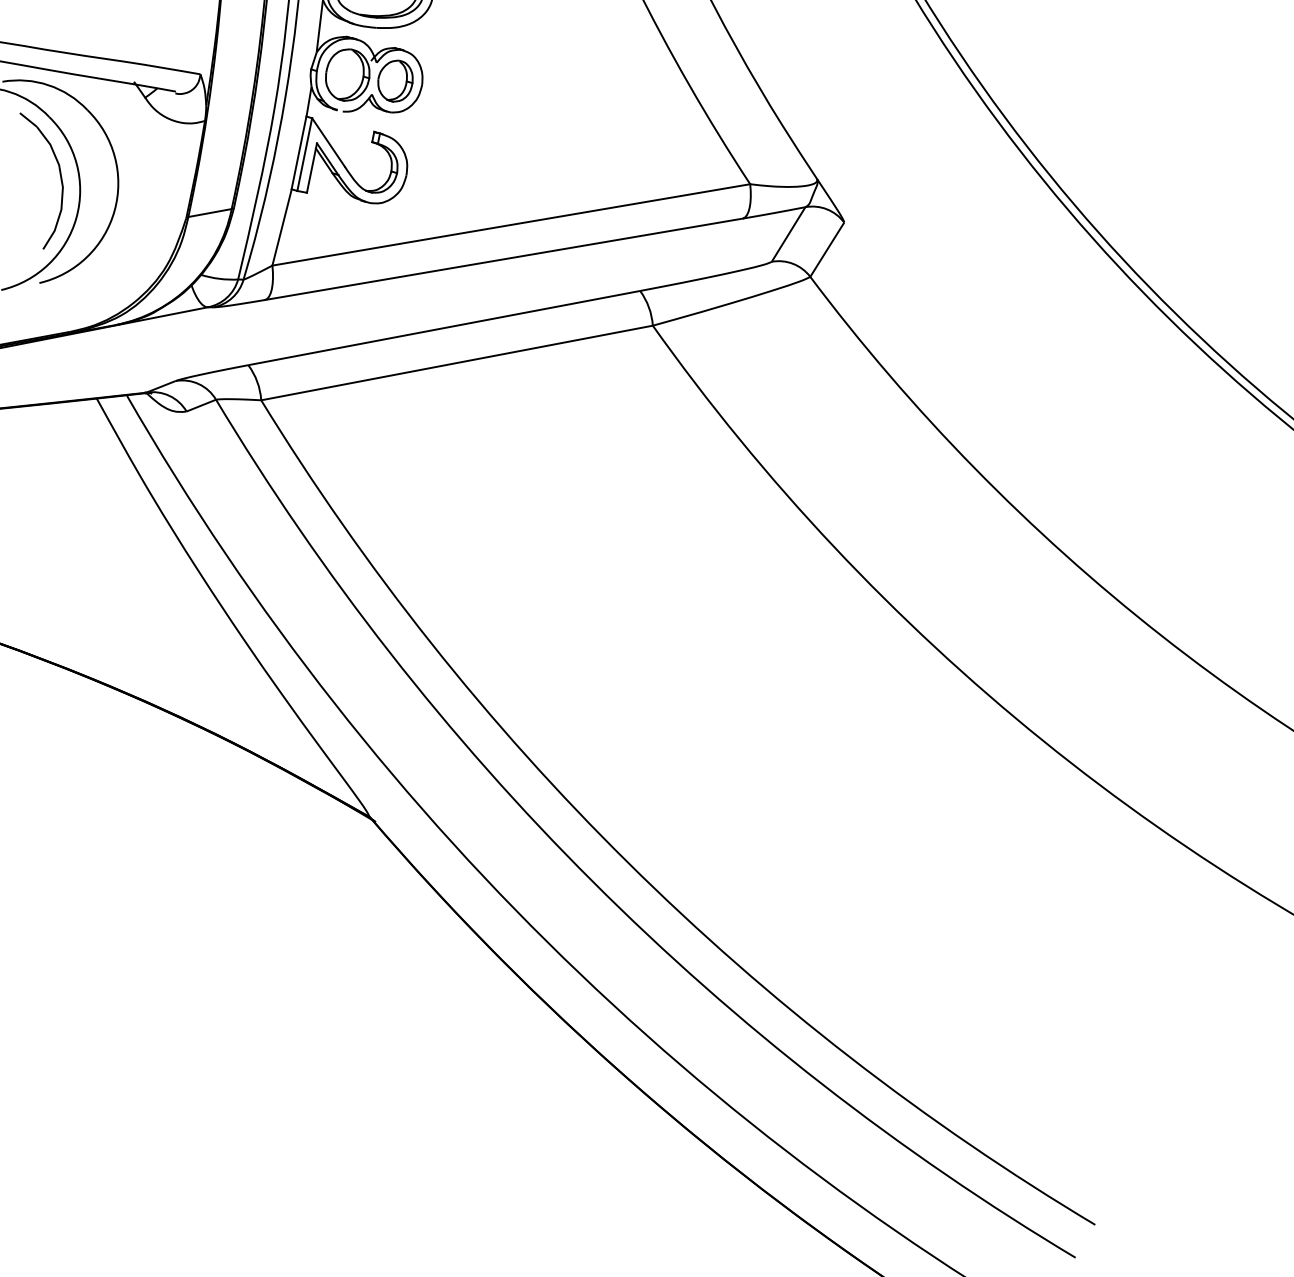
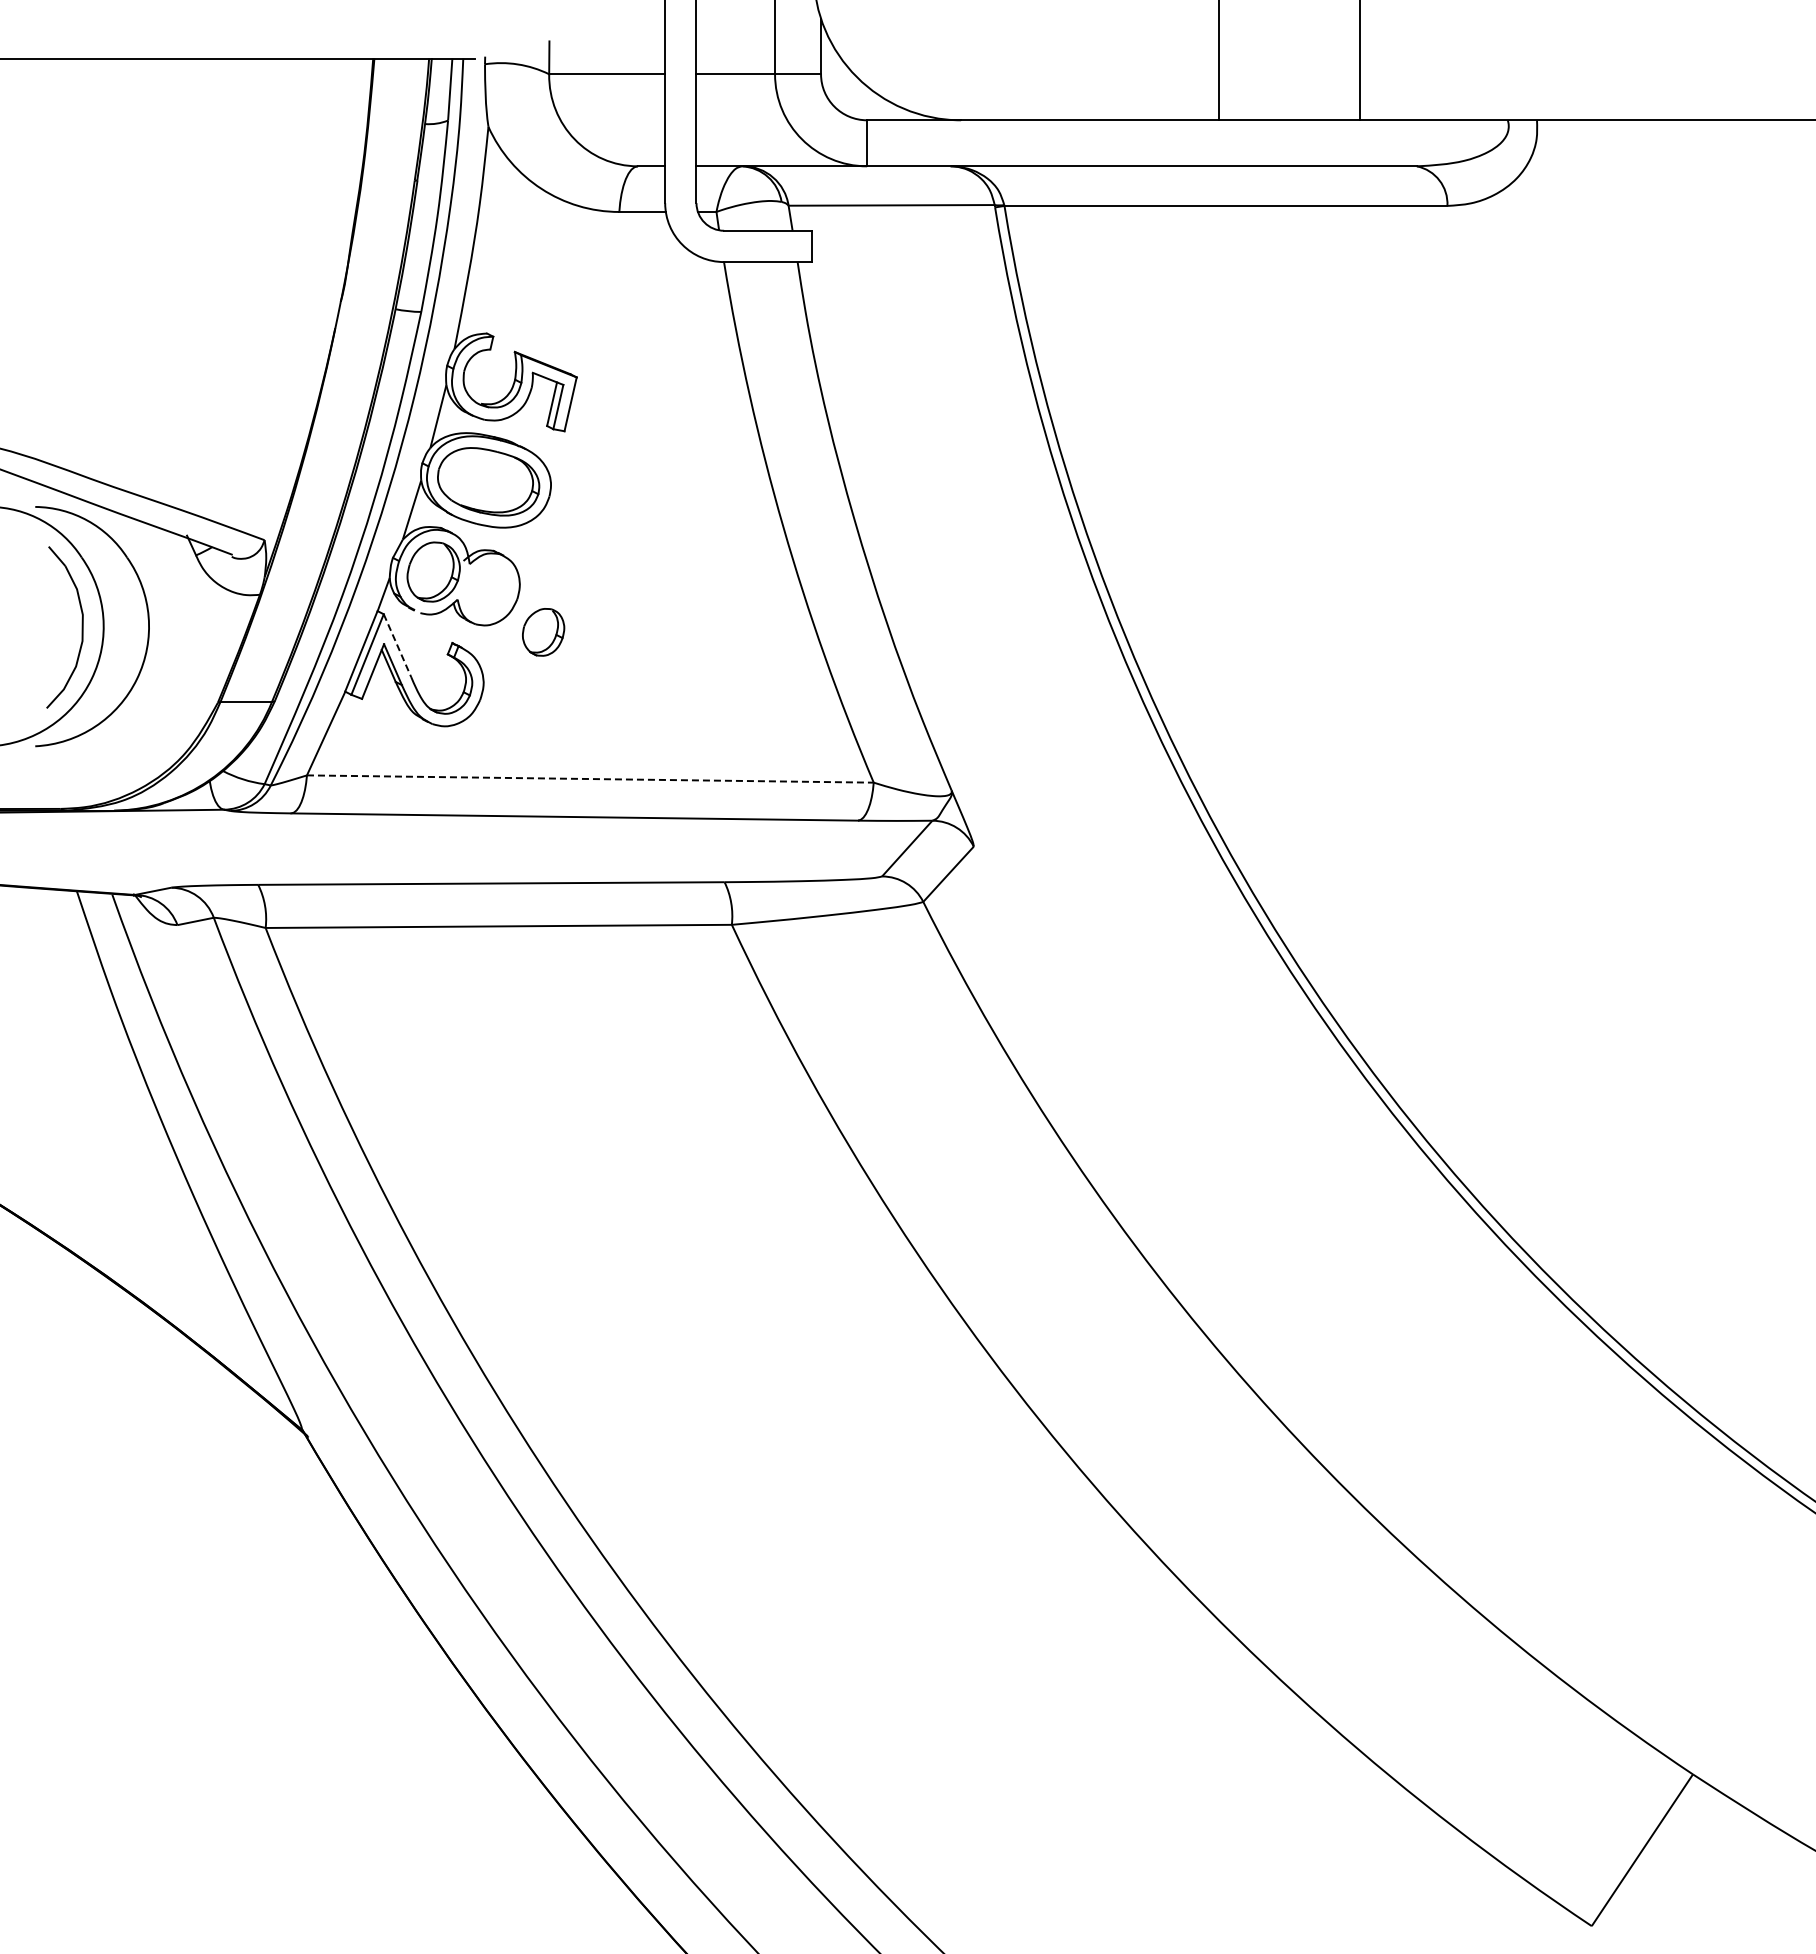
part: (395, 81) -> (543, 632), moved
line: (328, 143) -> (397, 646), solid -> dashed
line: (511, 225) -> (590, 779), solid -> dashed

